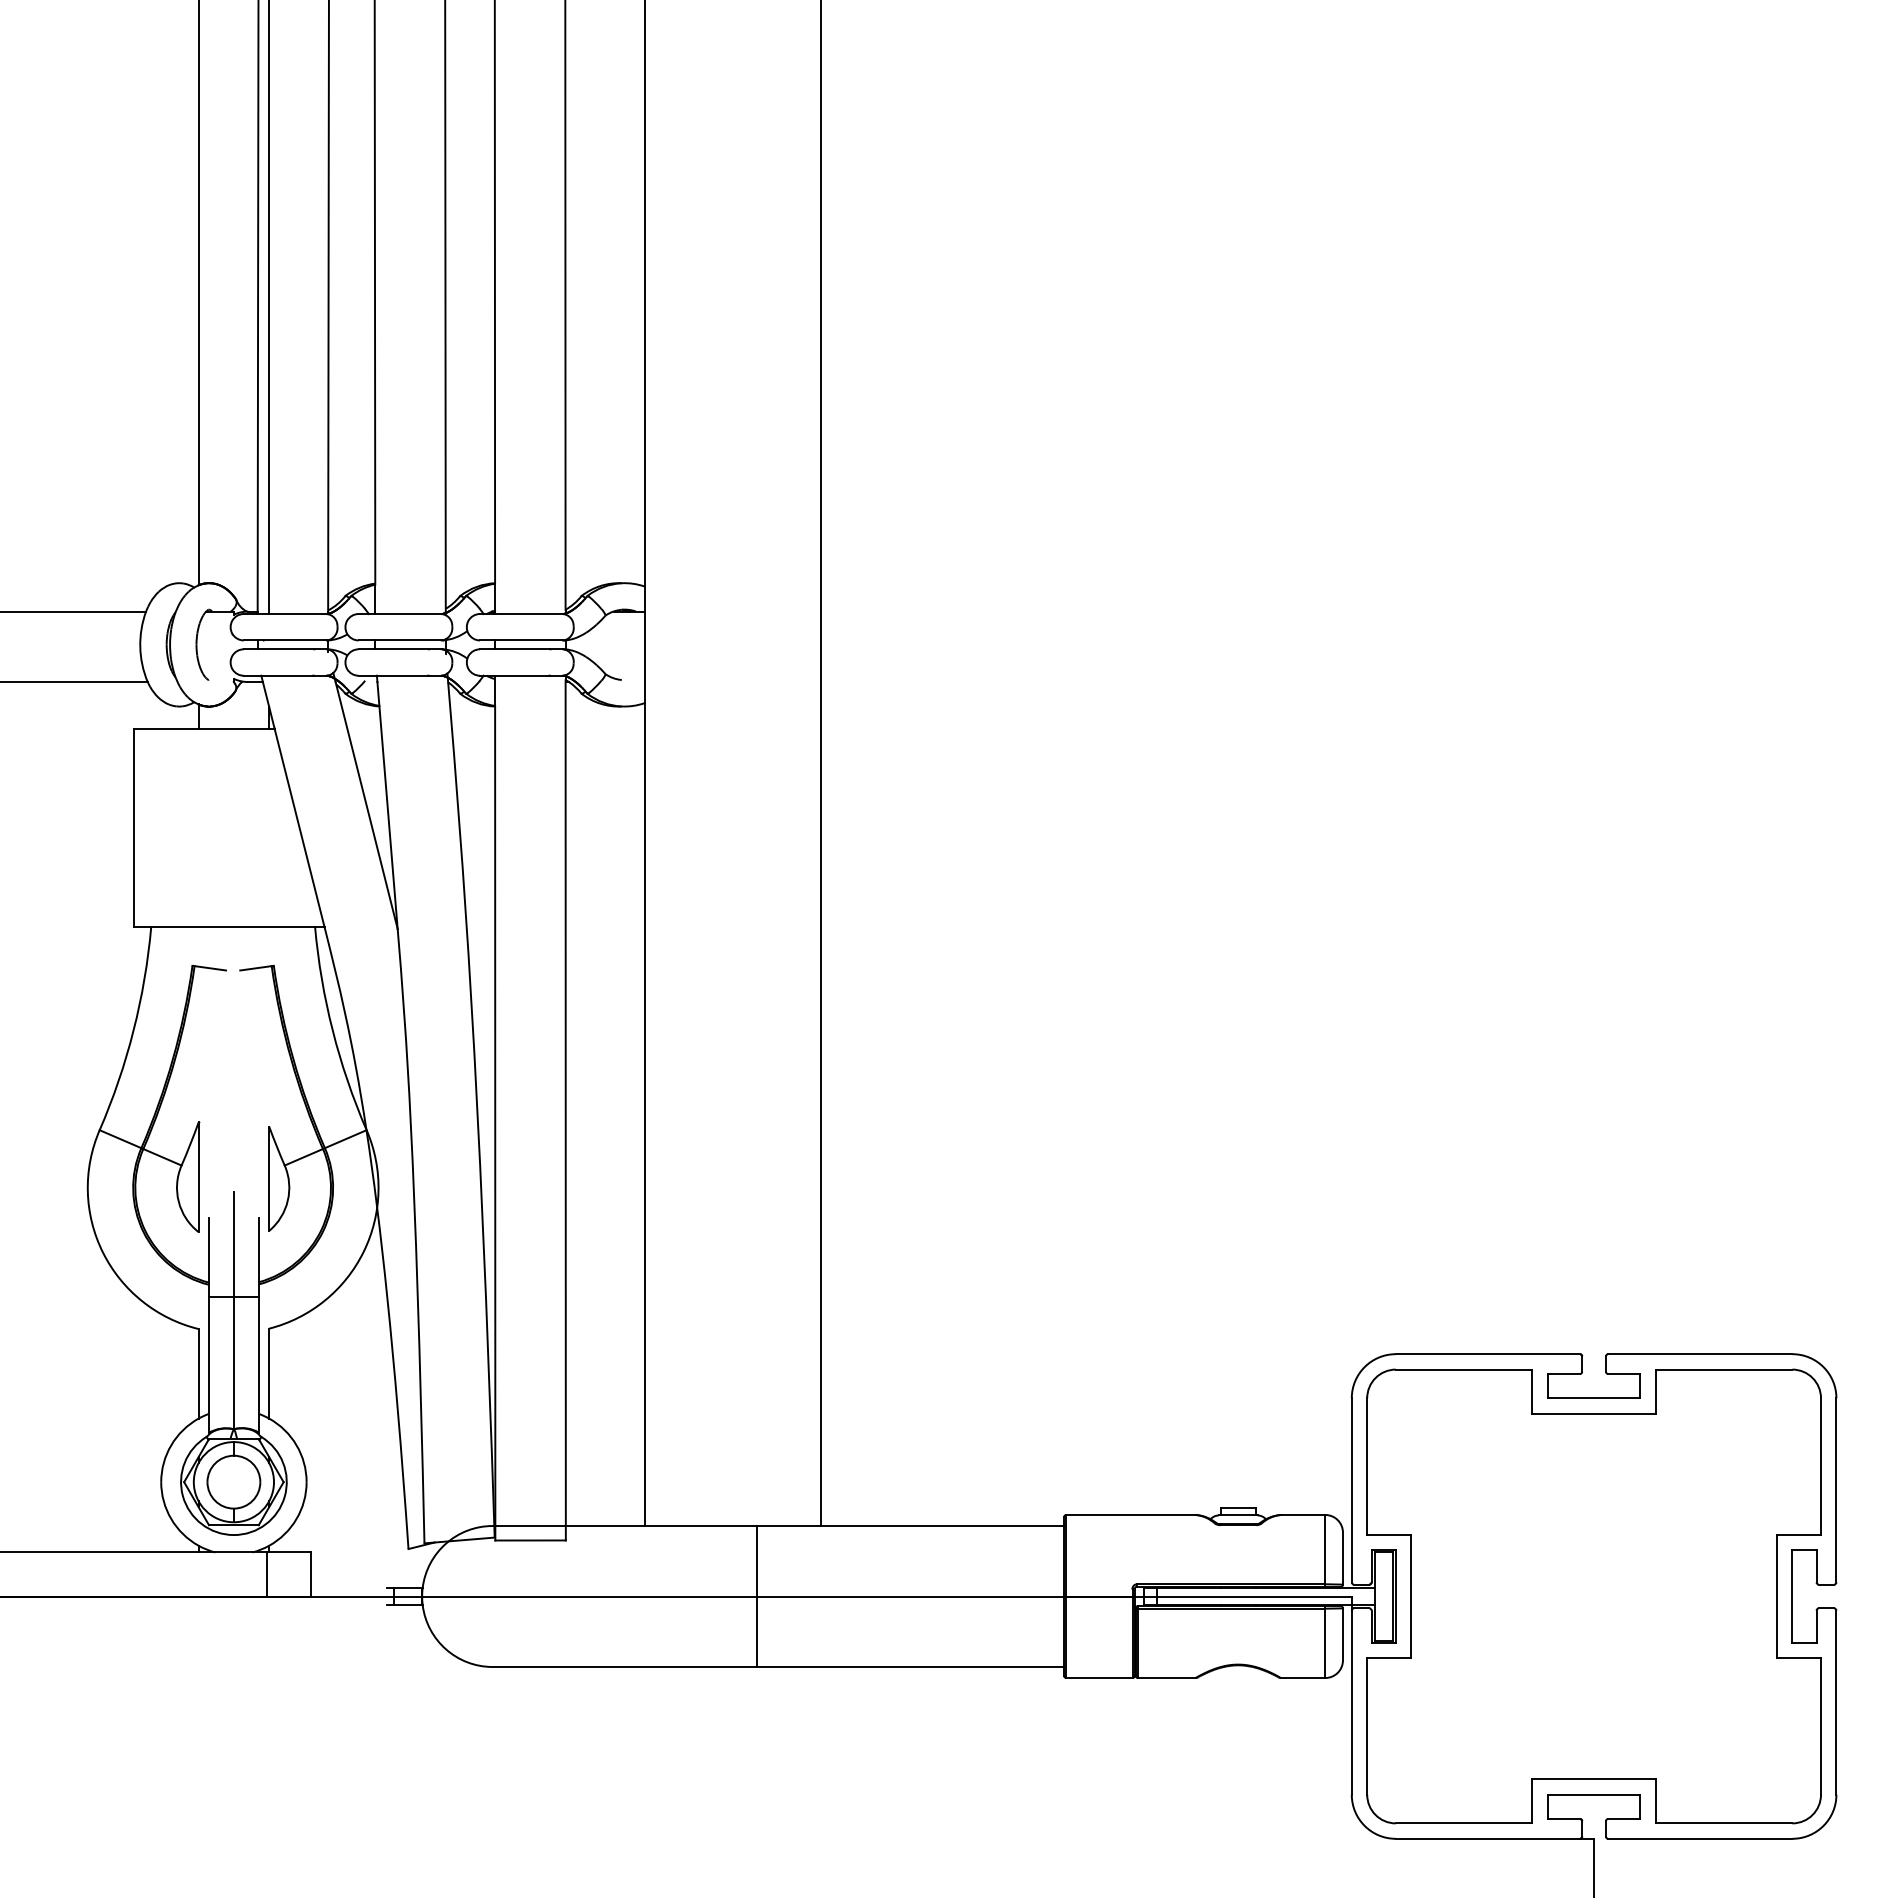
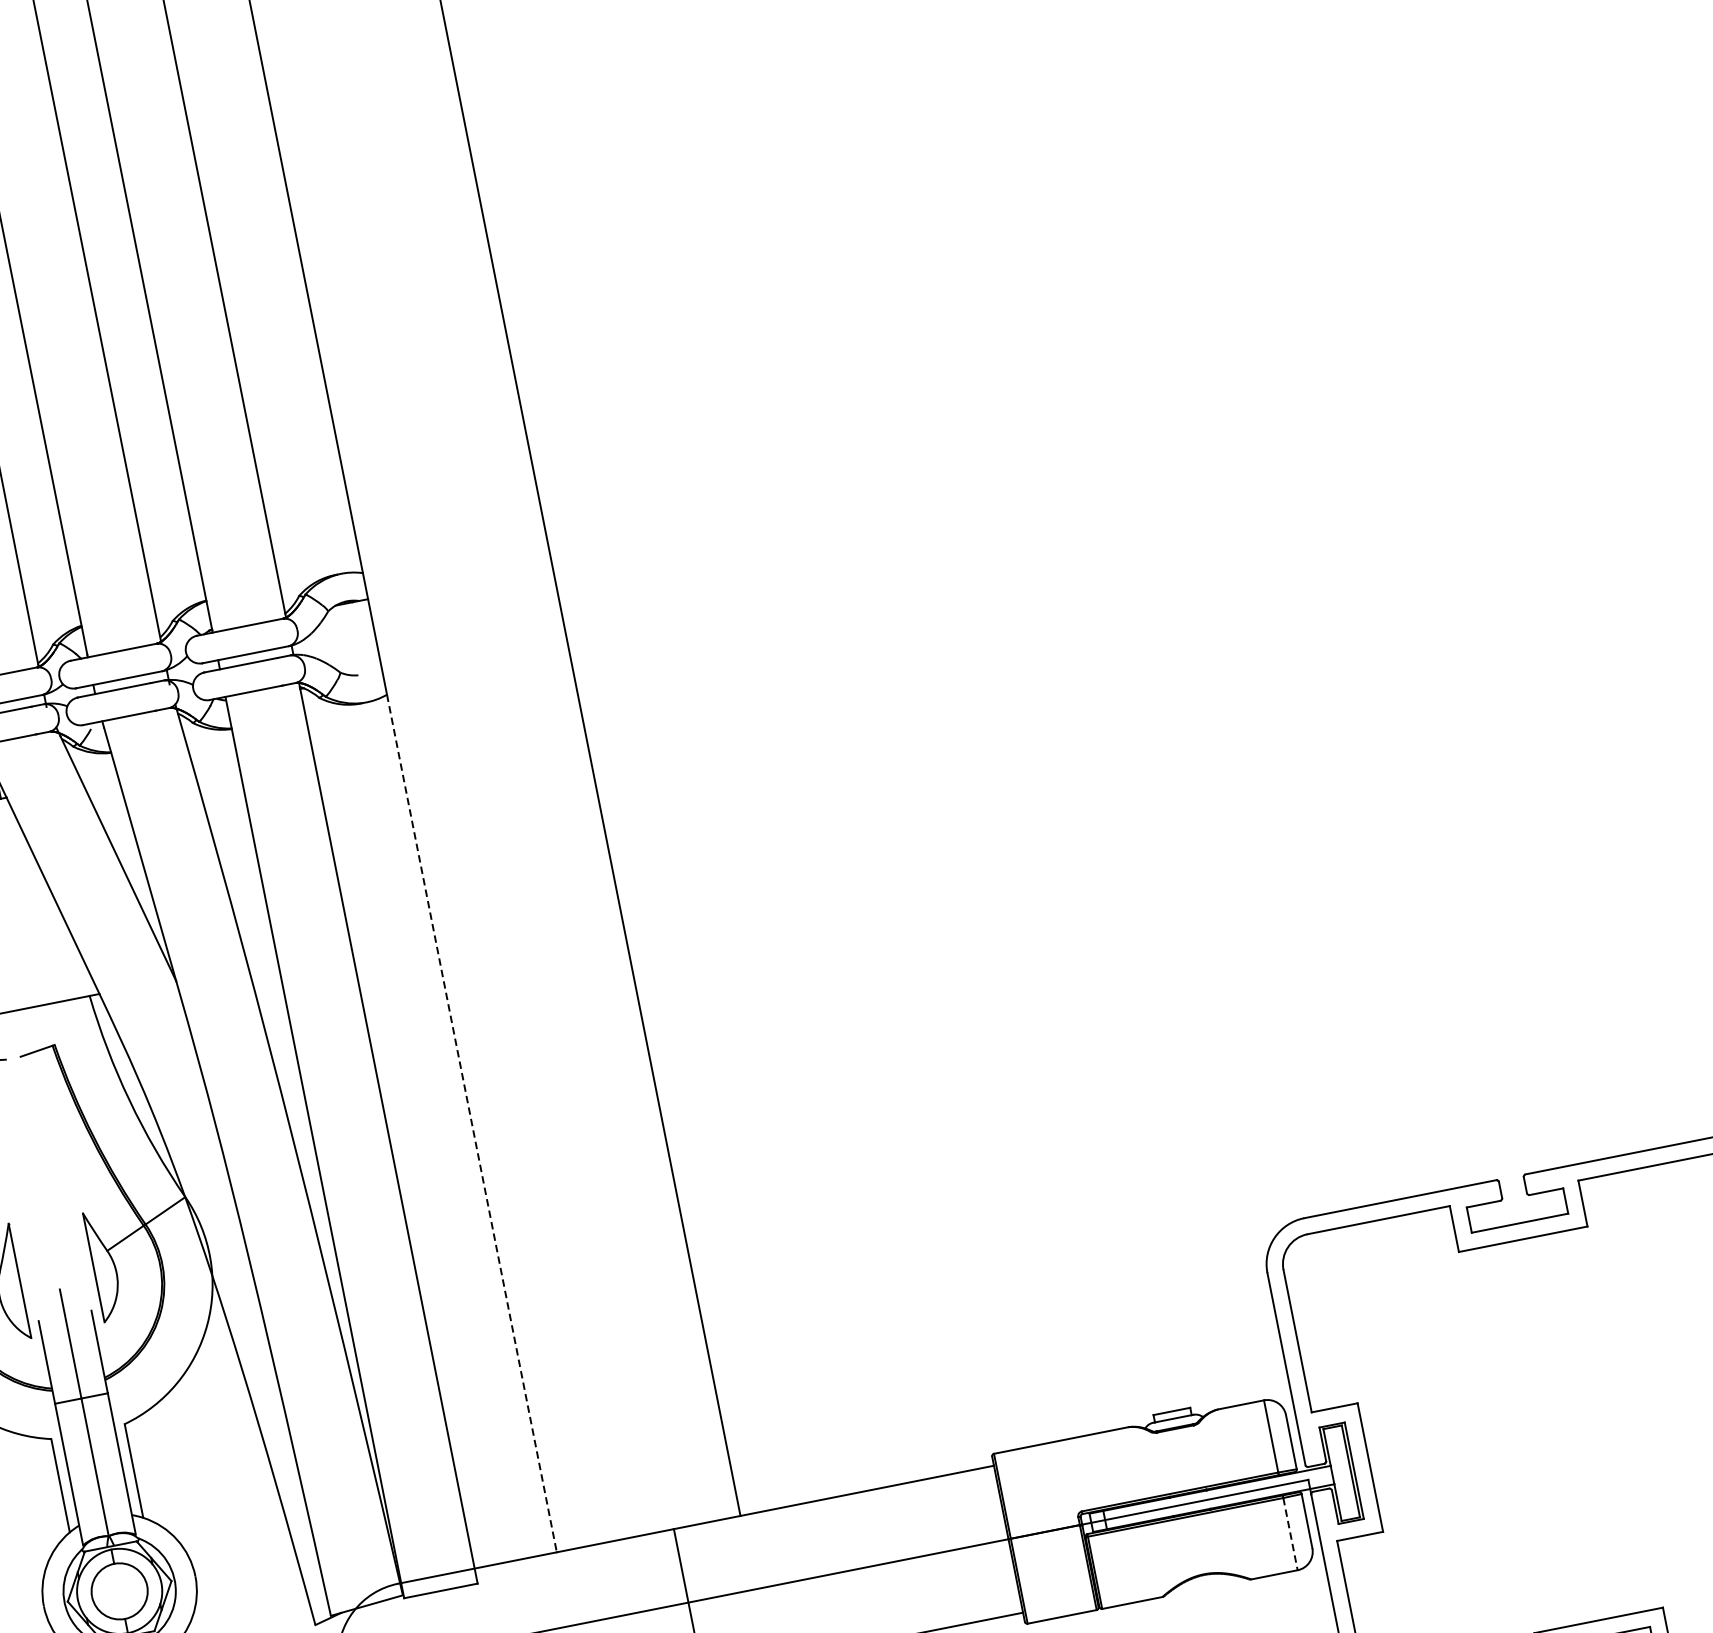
line: (644, 1115) -> (471, 1124), solid -> dashed
line: (1325, 1643) -> (1290, 1534), solid -> dashed

